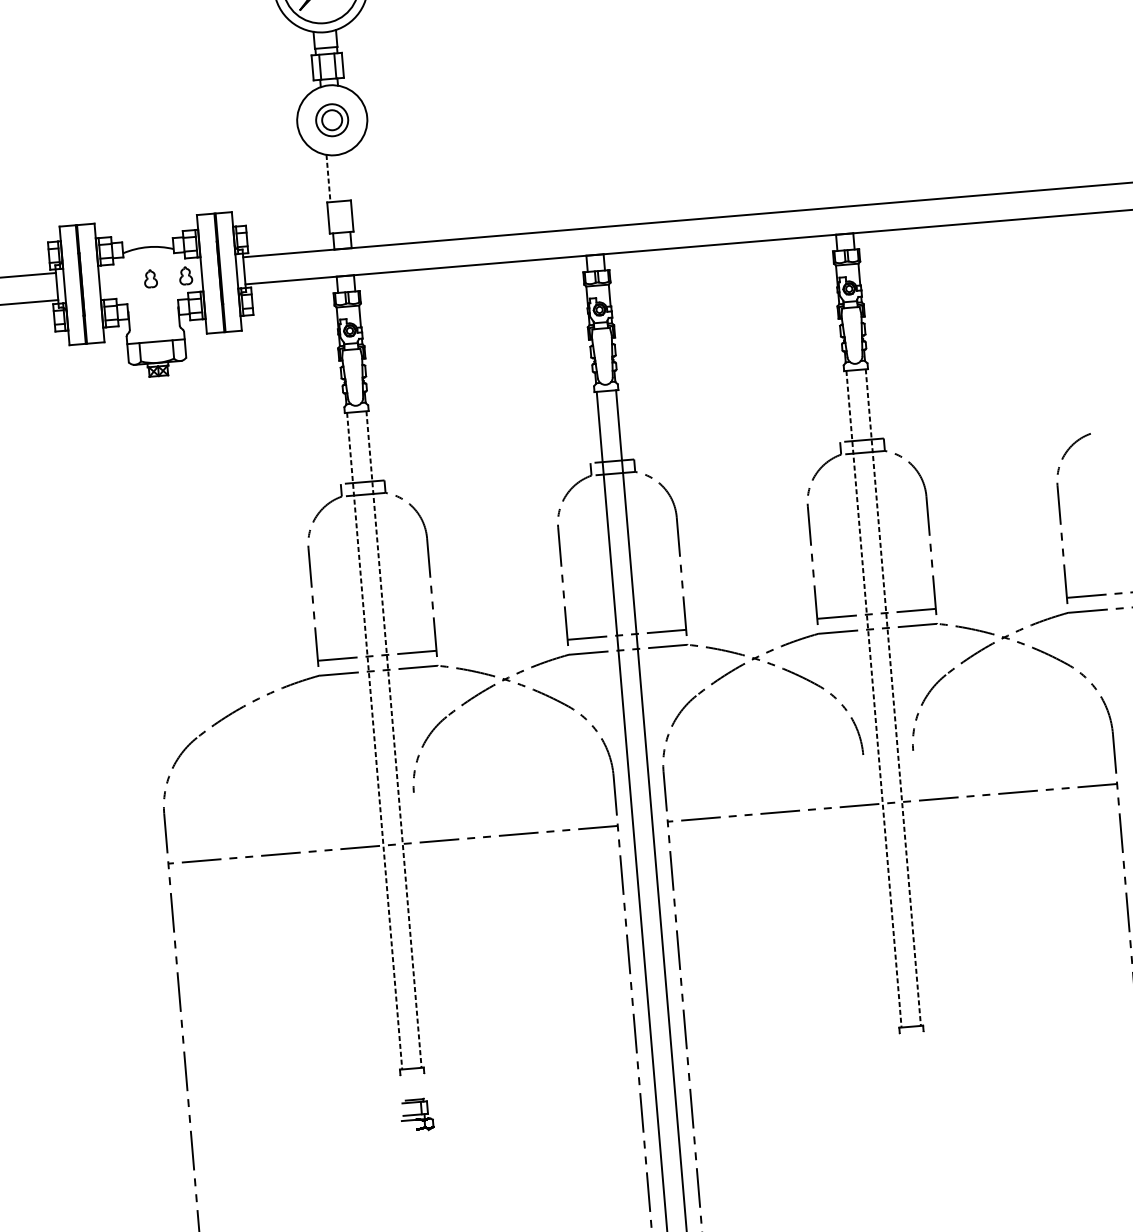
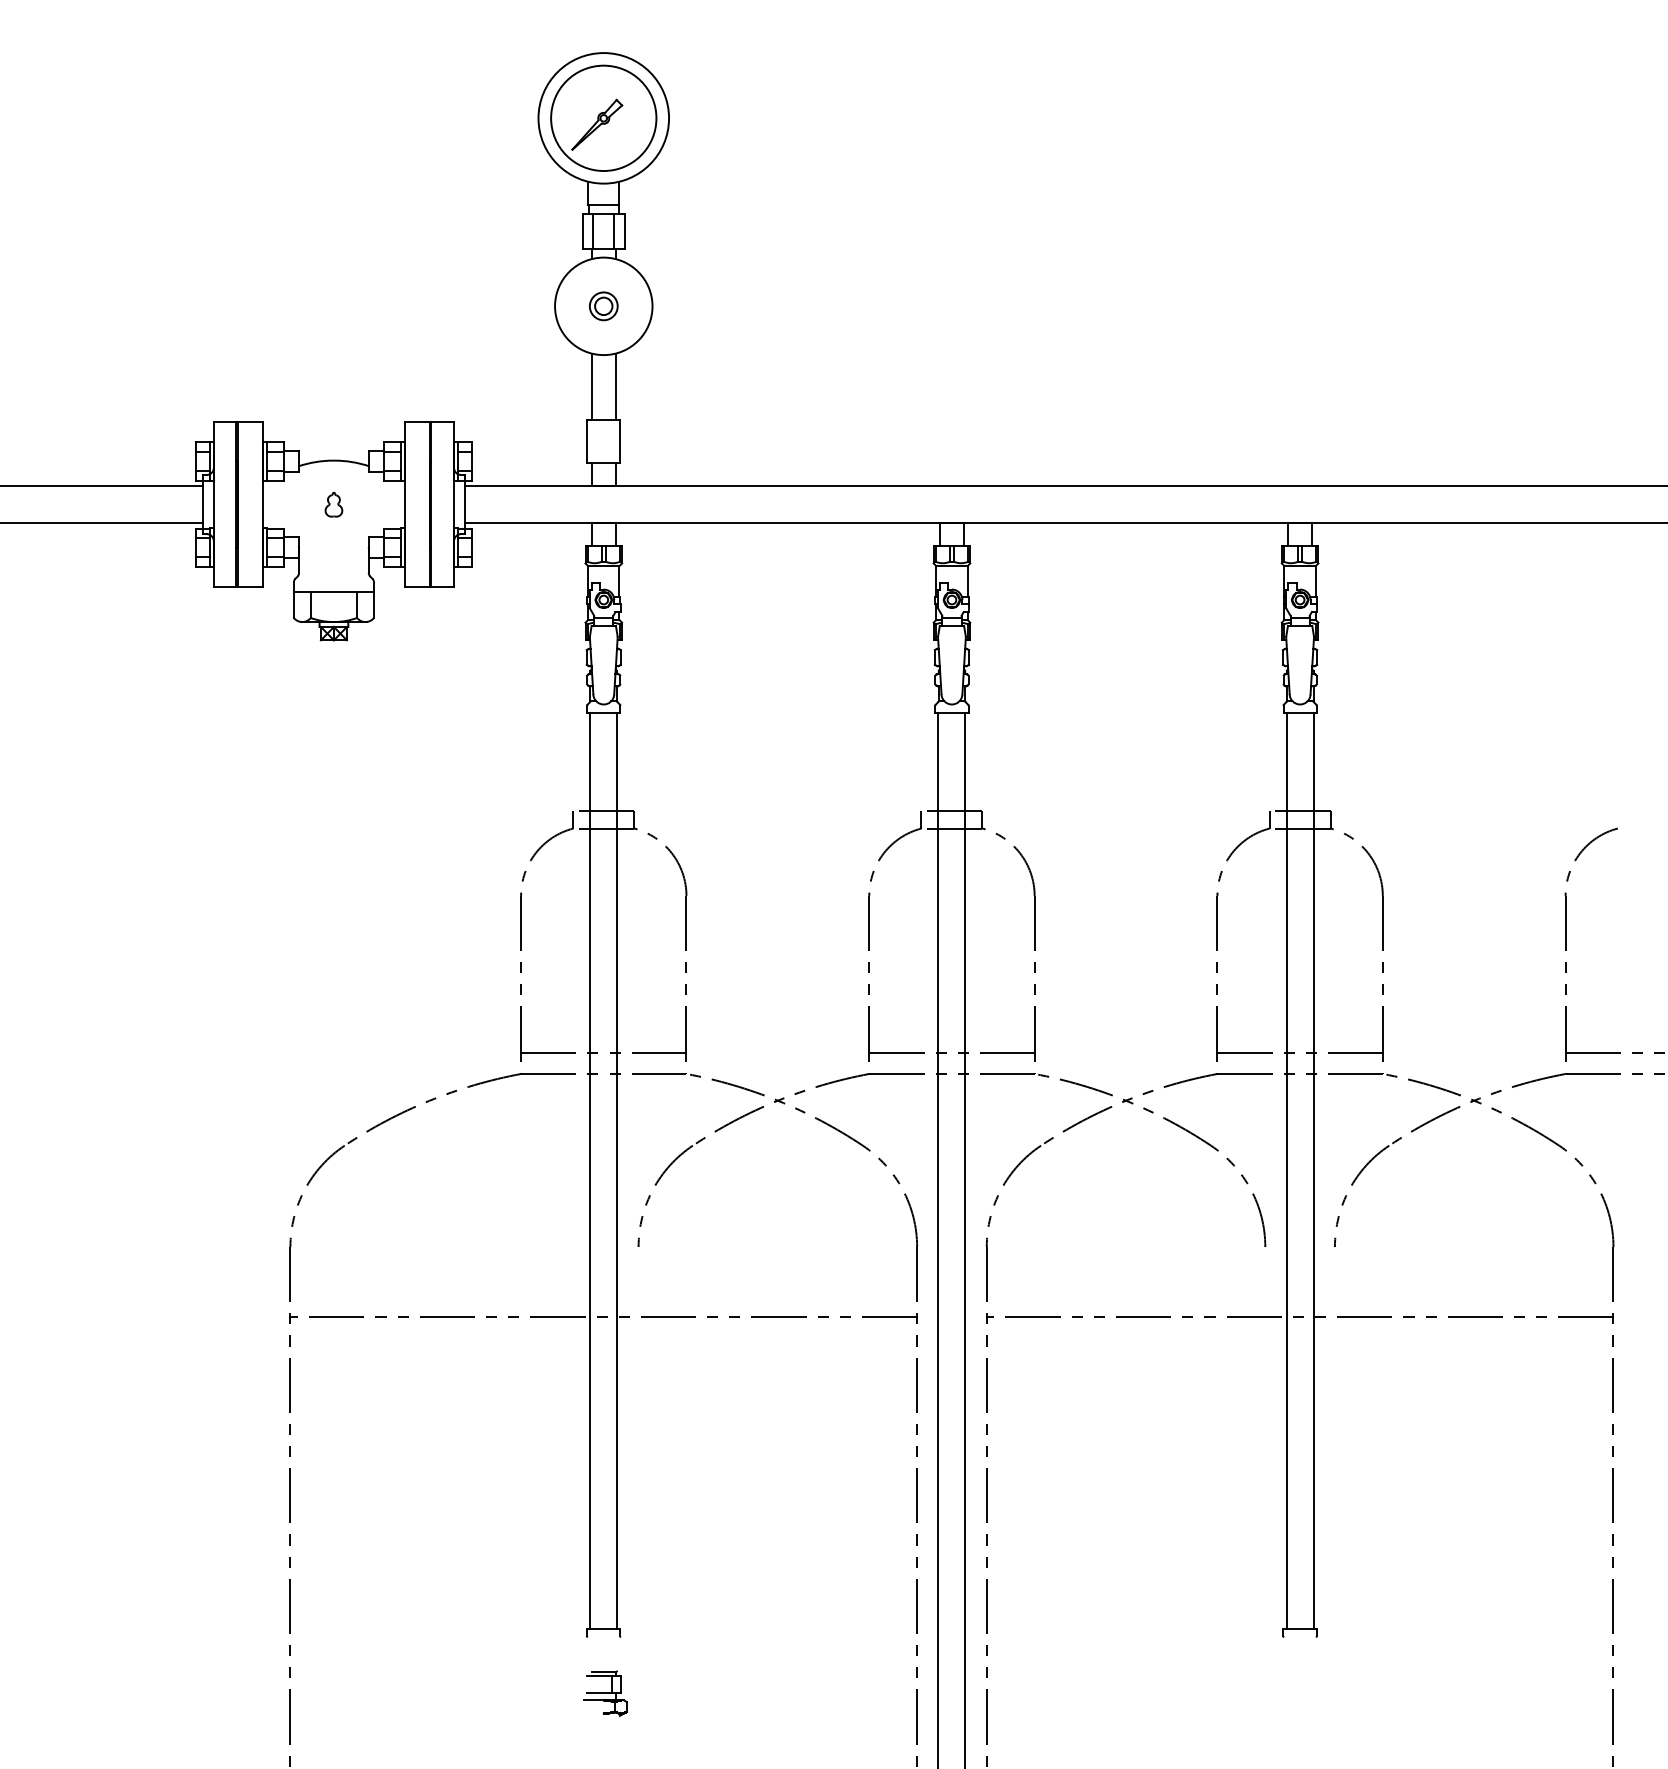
part: (332, 120) -> (603, 306), size x0.62
line: (345, 177) -> (615, 386), added
line: (328, 178) -> (591, 386), dashed -> solid
part: (185, 275) -> (382, 504), removed
line: (893, 697) -> (1313, 1171), dashed -> solid
line: (873, 699) -> (1286, 1171), dashed -> solid
line: (394, 739) -> (617, 1171), dashed -> solid
line: (374, 741) -> (590, 1171), dashed -> solid

